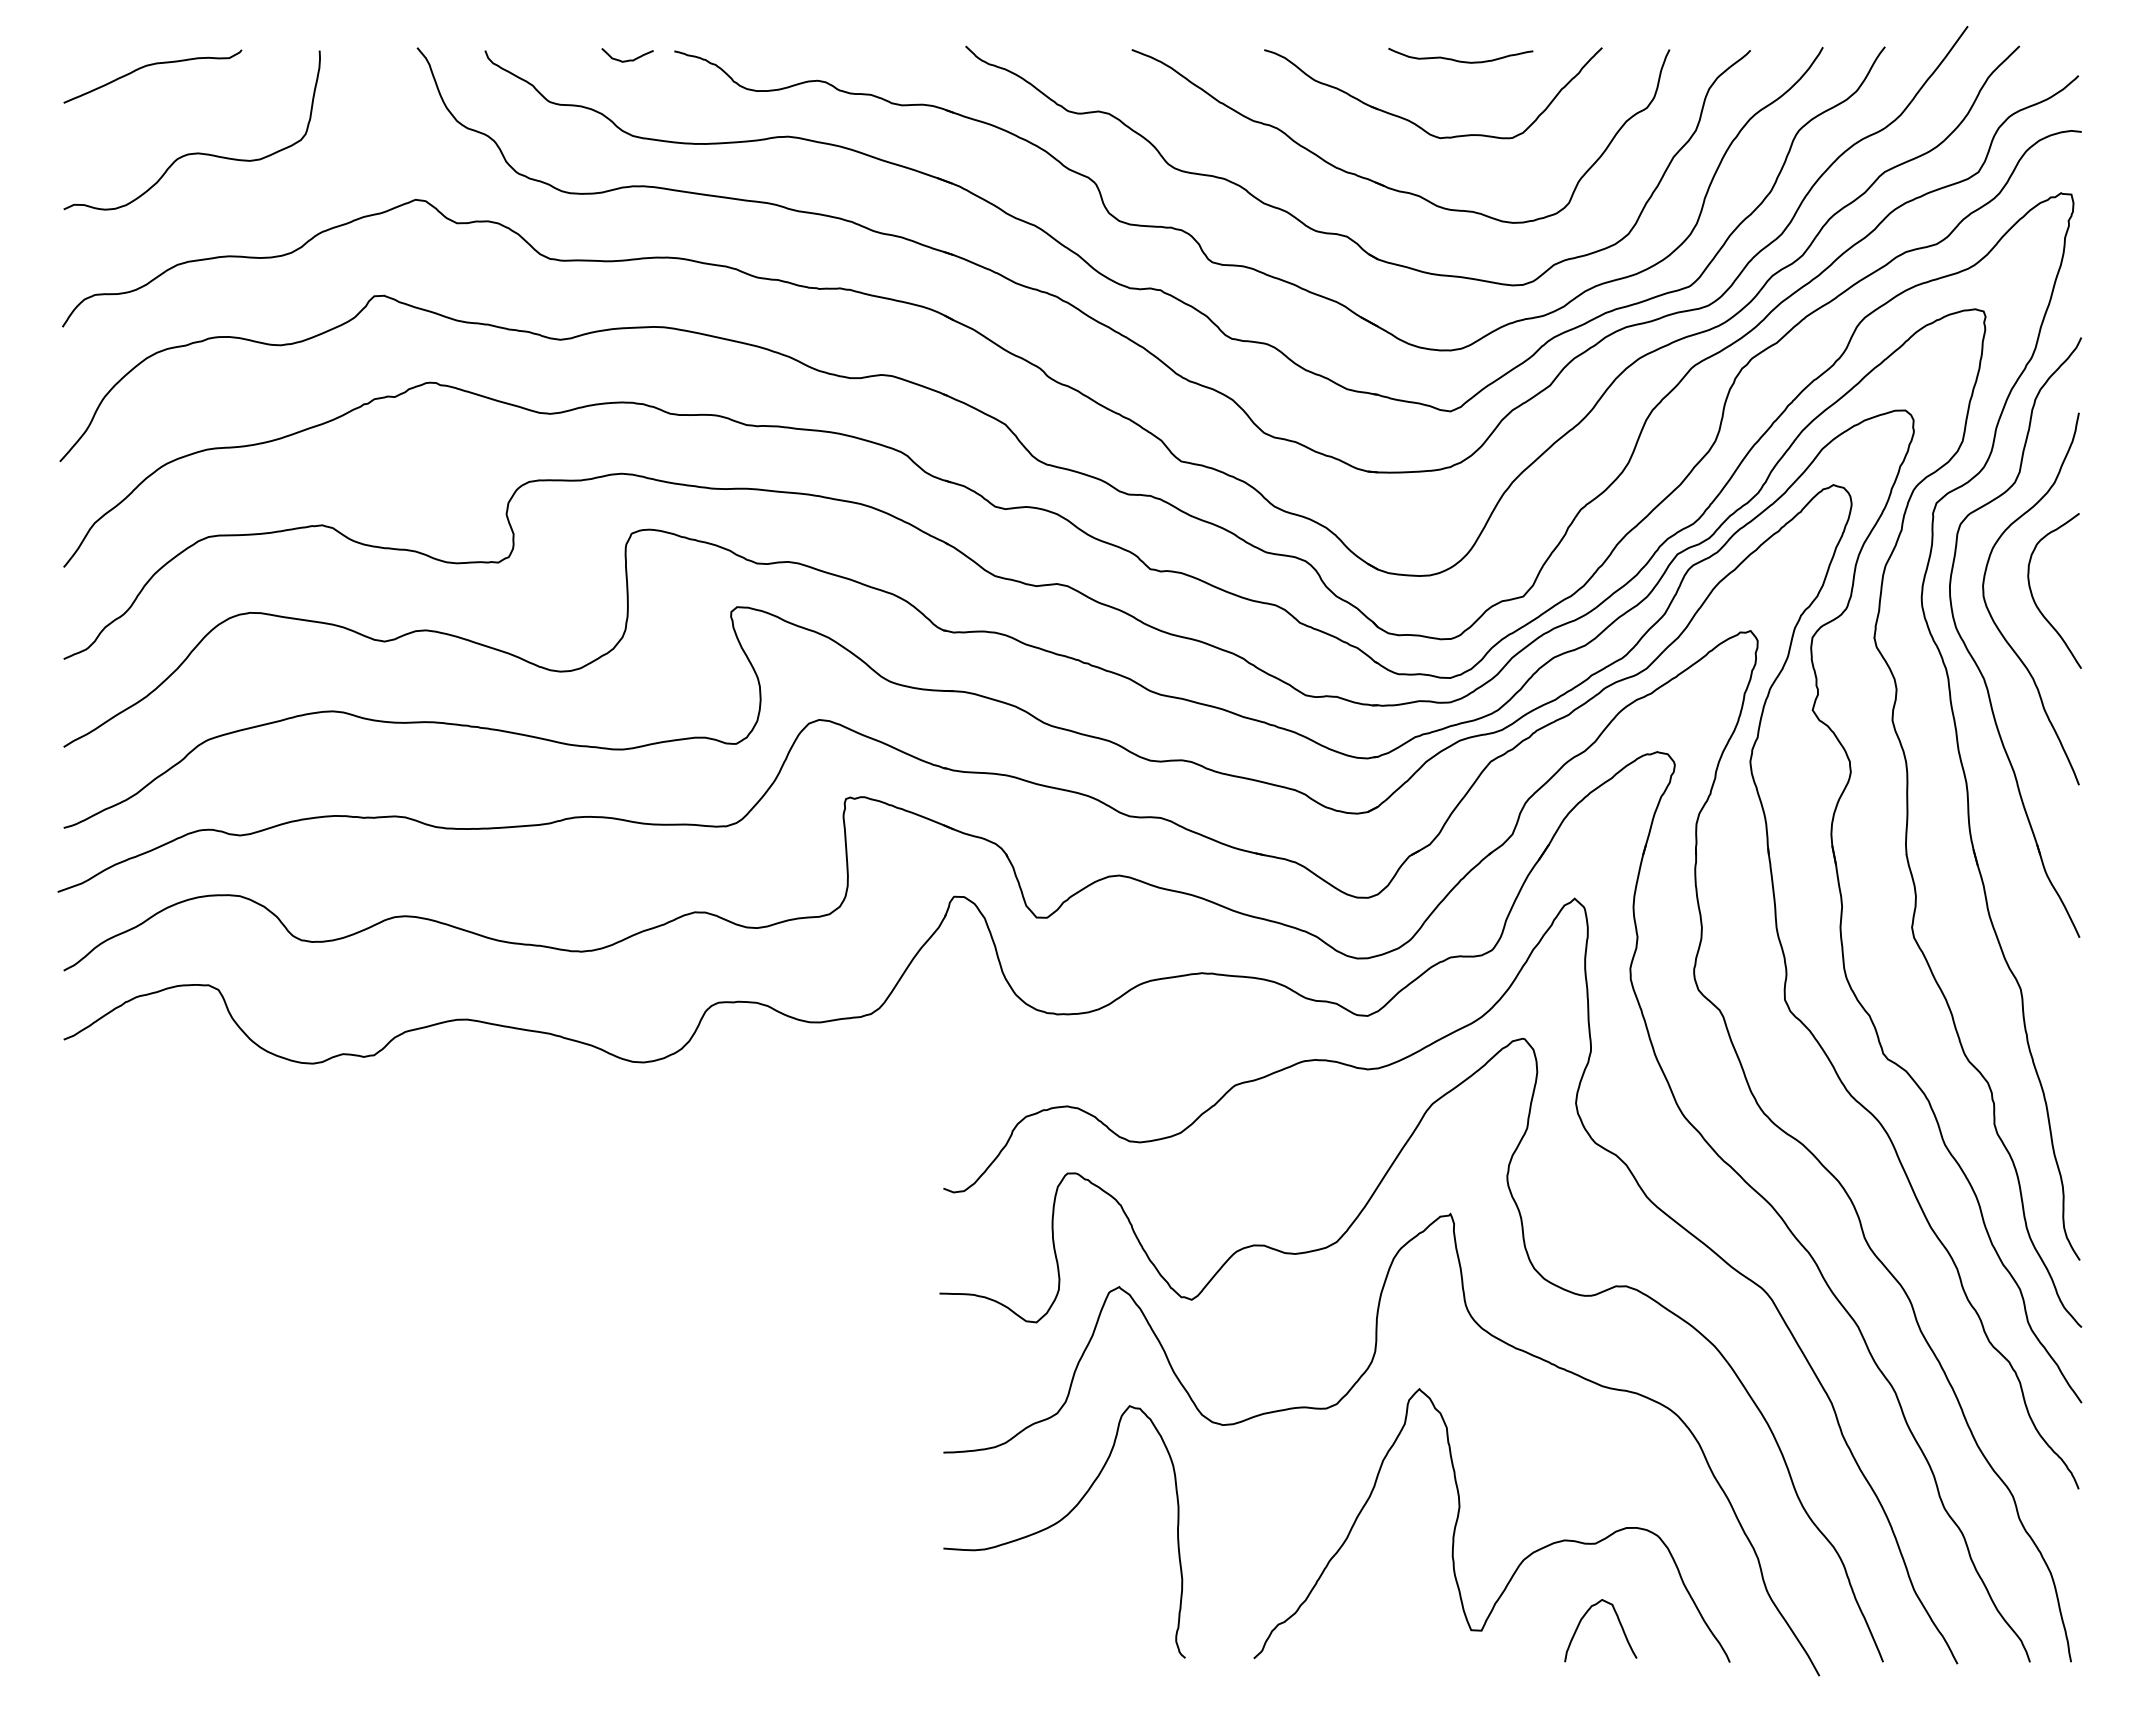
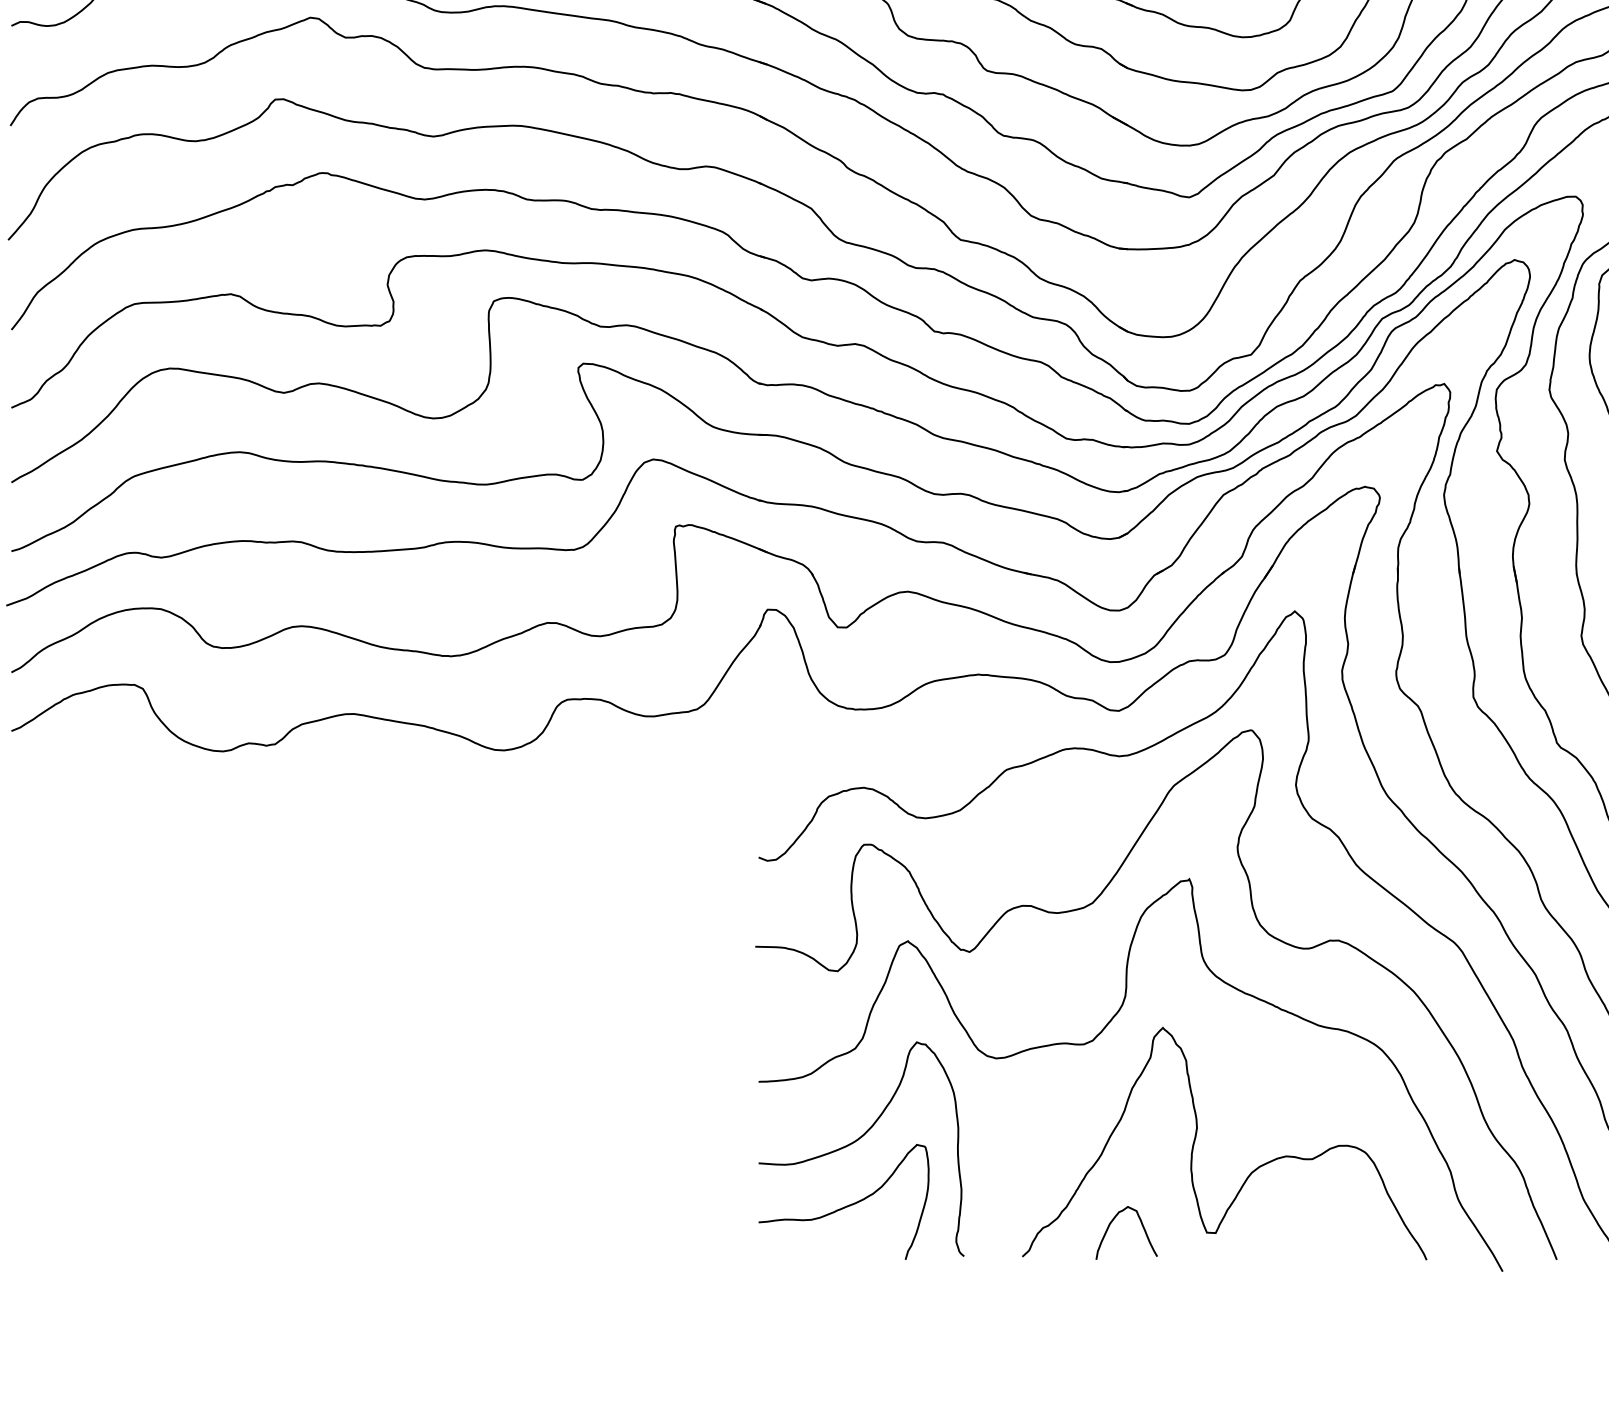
curve: (1046, 1598) -> (846, 1205), added
curve: (1619, 1624) -> (1142, 1227), moved

